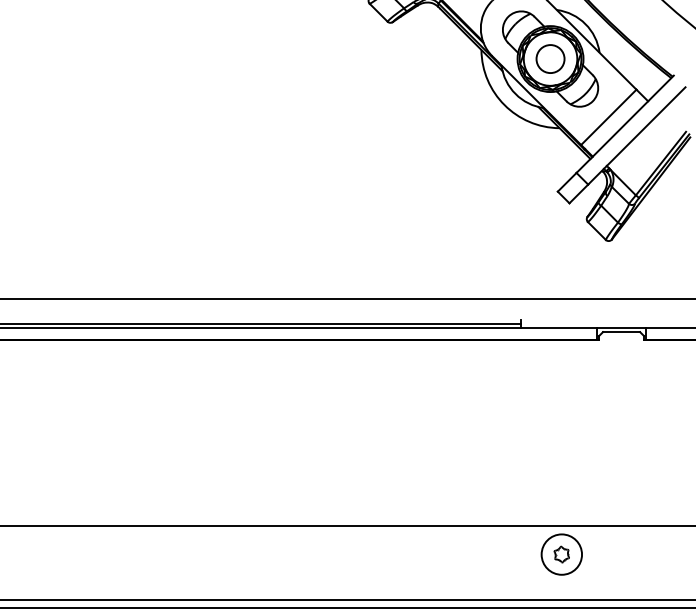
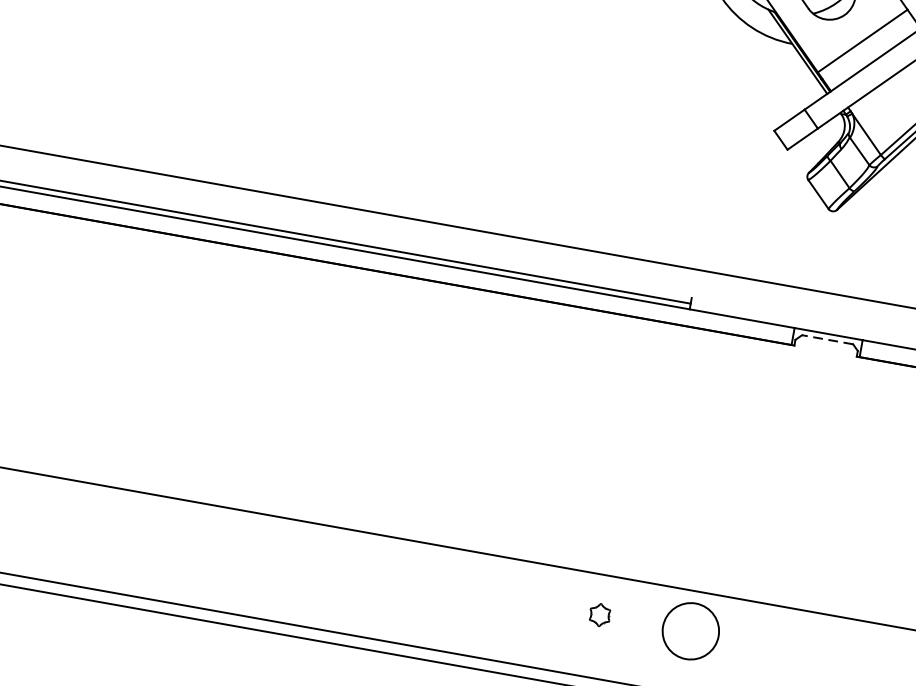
line: (621, 332) -> (827, 340), solid -> dashed
part: (561, 554) -> (599, 614), moved

